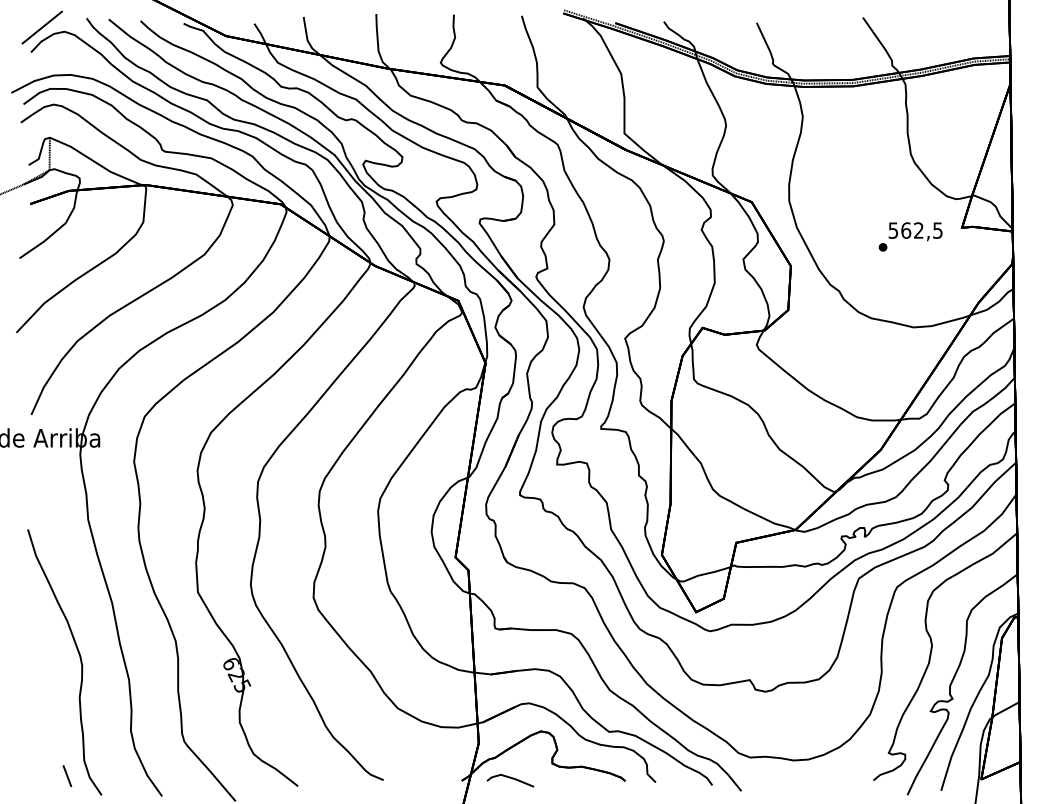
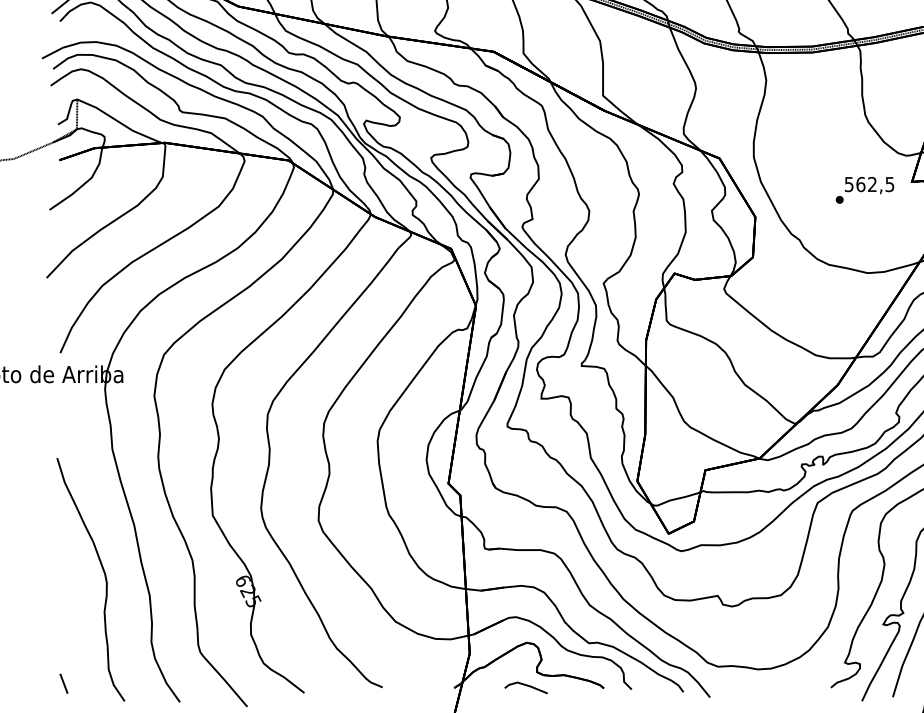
line: (67, 776) -> (64, 684), moved
part: (510, 780) -> (526, 687), moved

